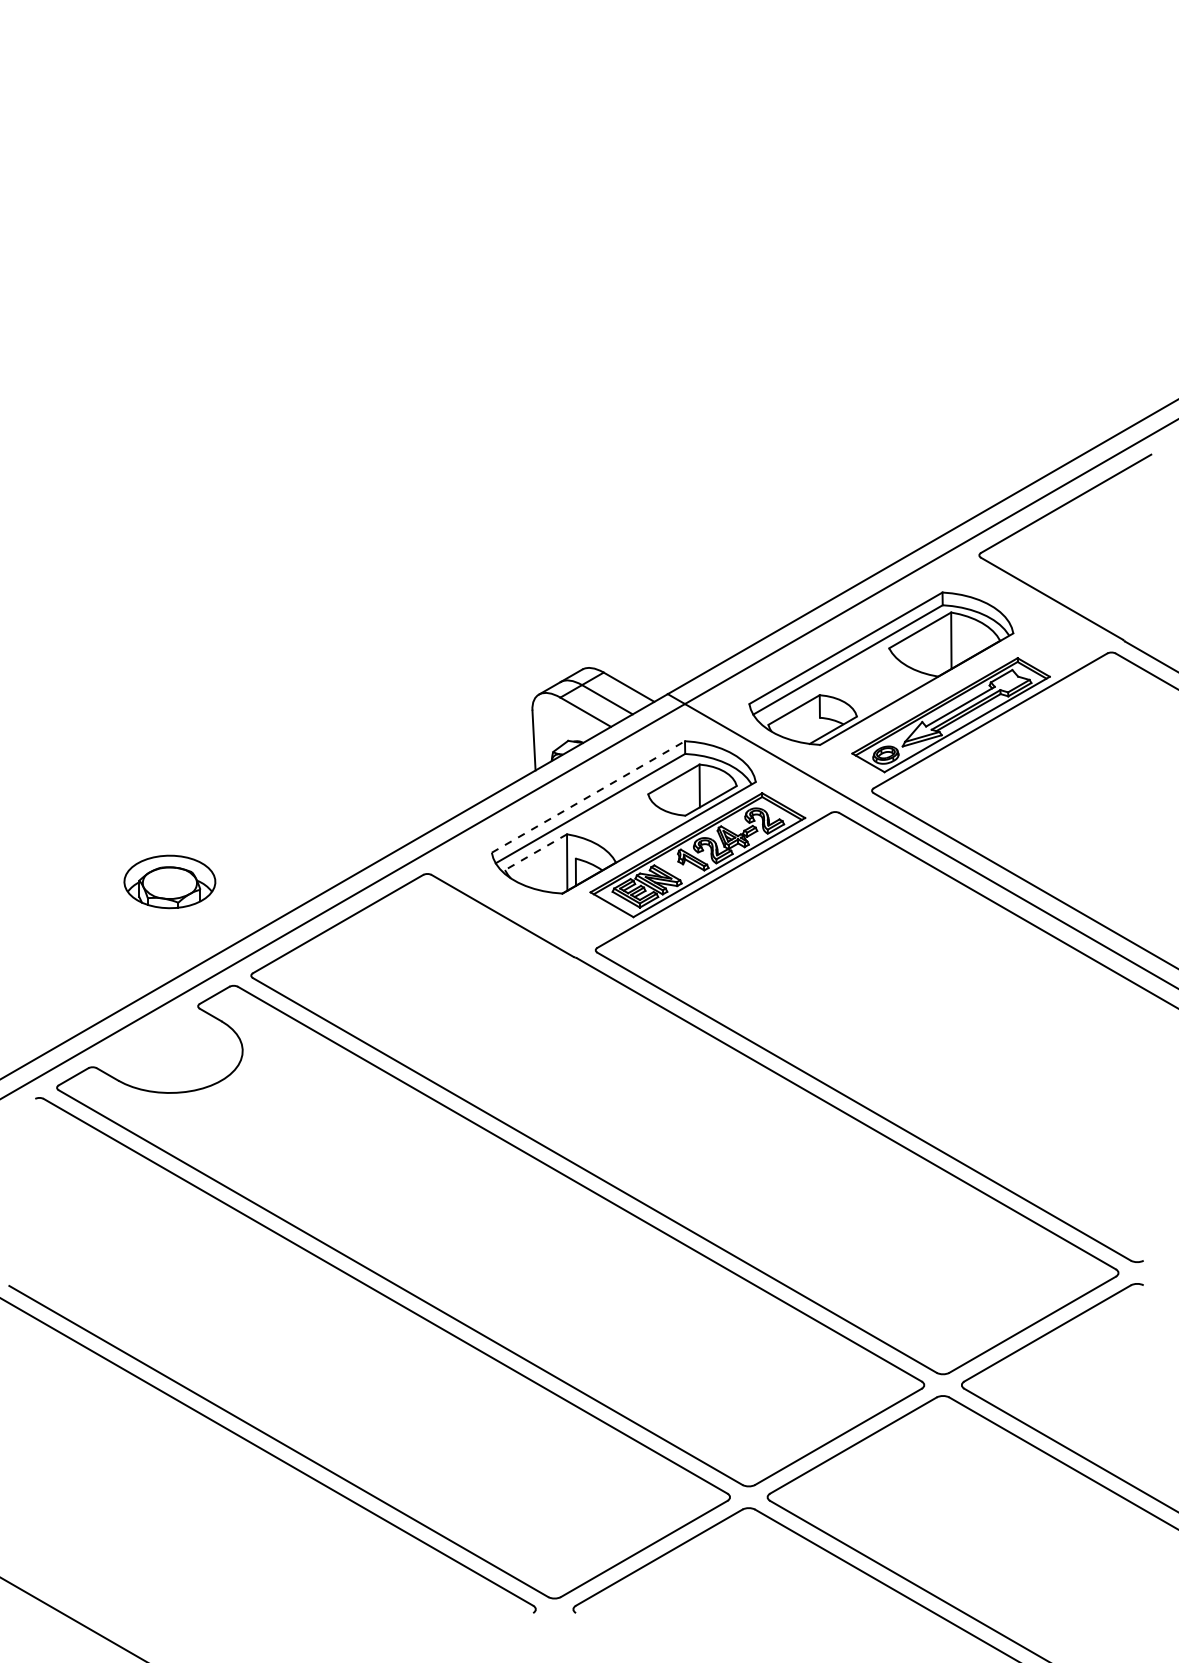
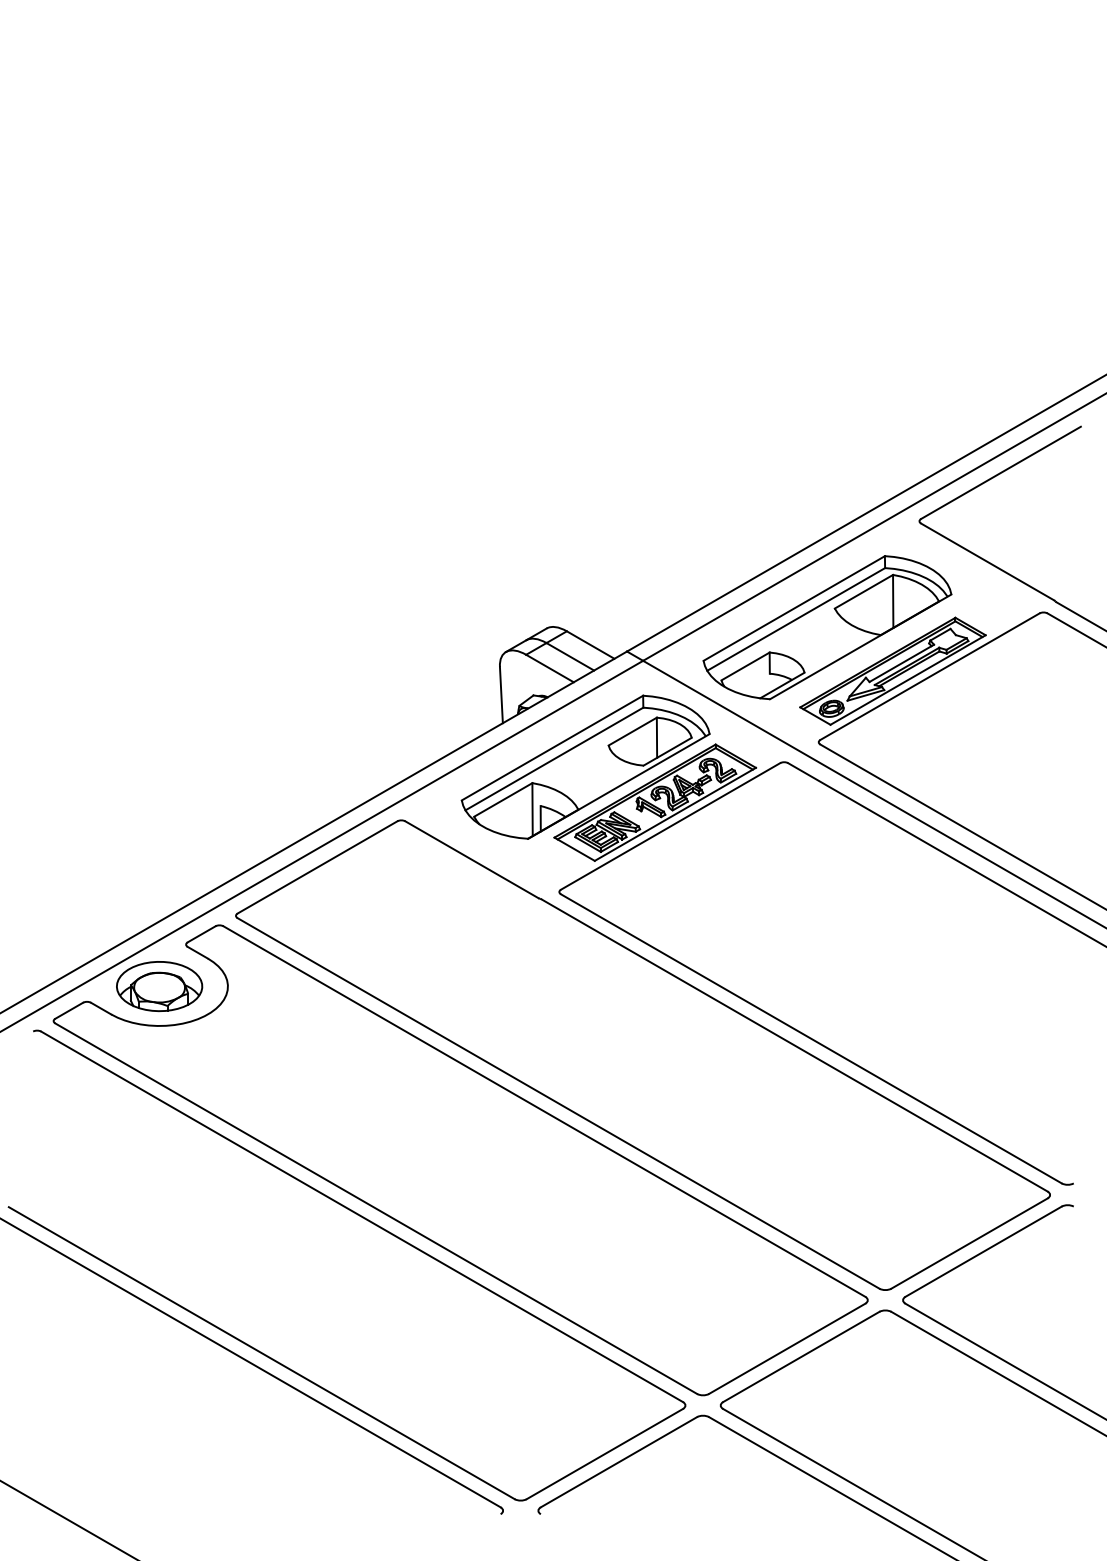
line: (588, 796) -> (552, 747), dashed -> solid
line: (536, 852) -> (503, 800), dashed -> solid
part: (169, 881) -> (159, 986), moved

